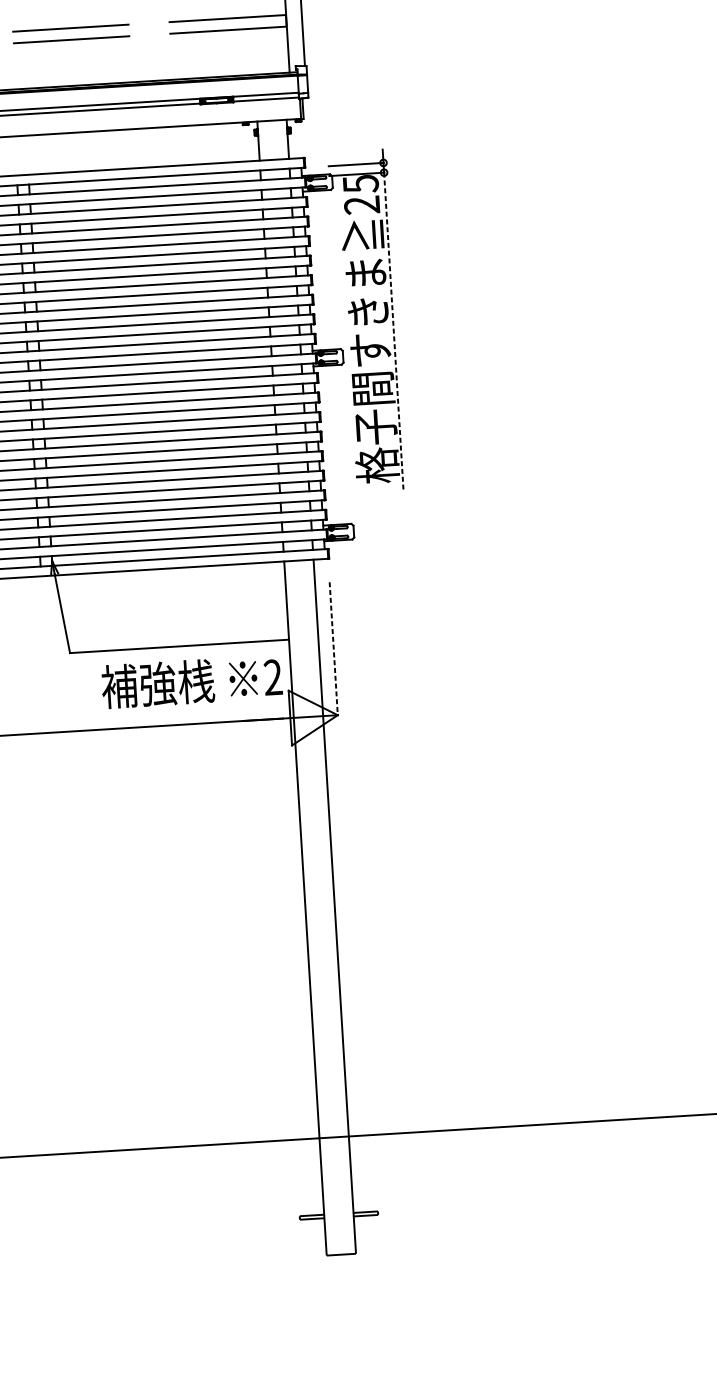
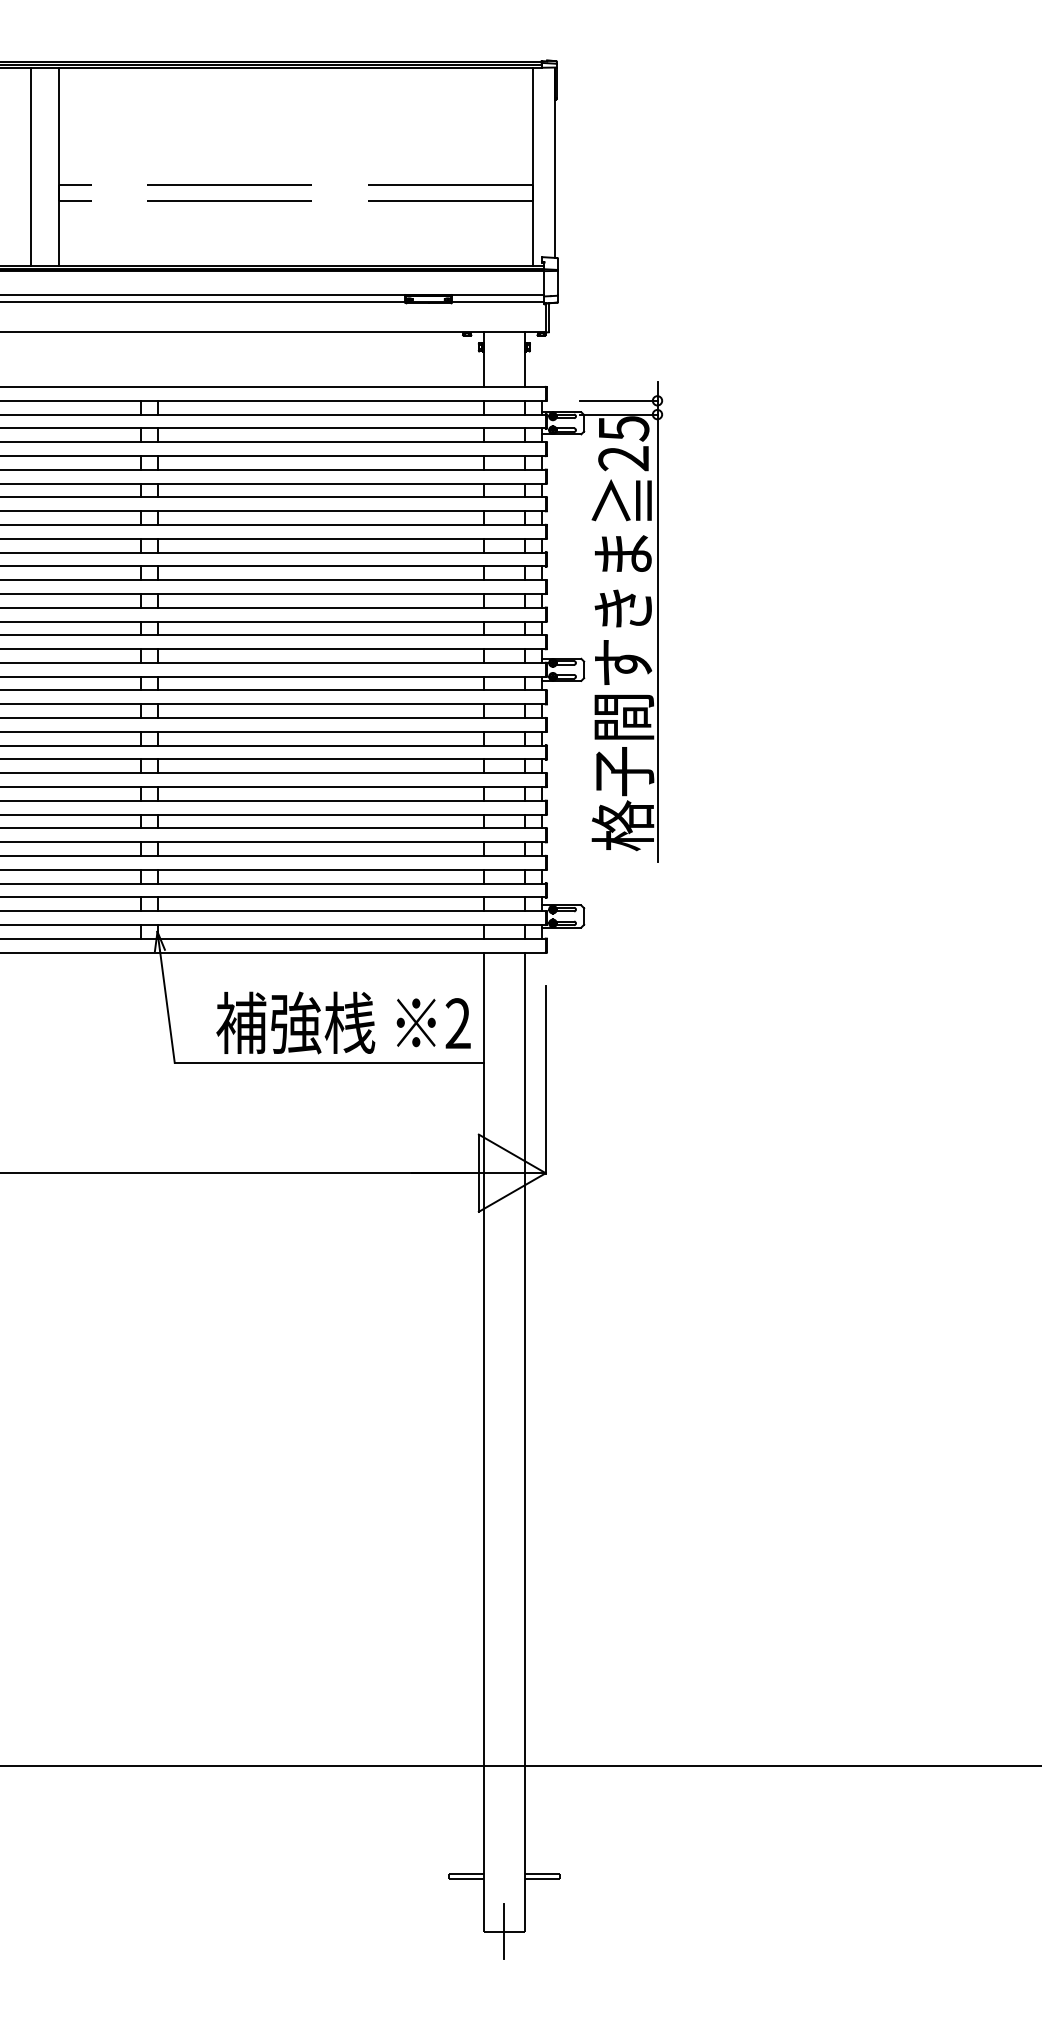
line: (393, 331) -> (657, 638), dashed -> solid
line: (333, 649) -> (545, 1080), dashed -> solid
text: (191, 681) -> (343, 1022), moved
line: (341, 1254) -> (504, 1931), added

